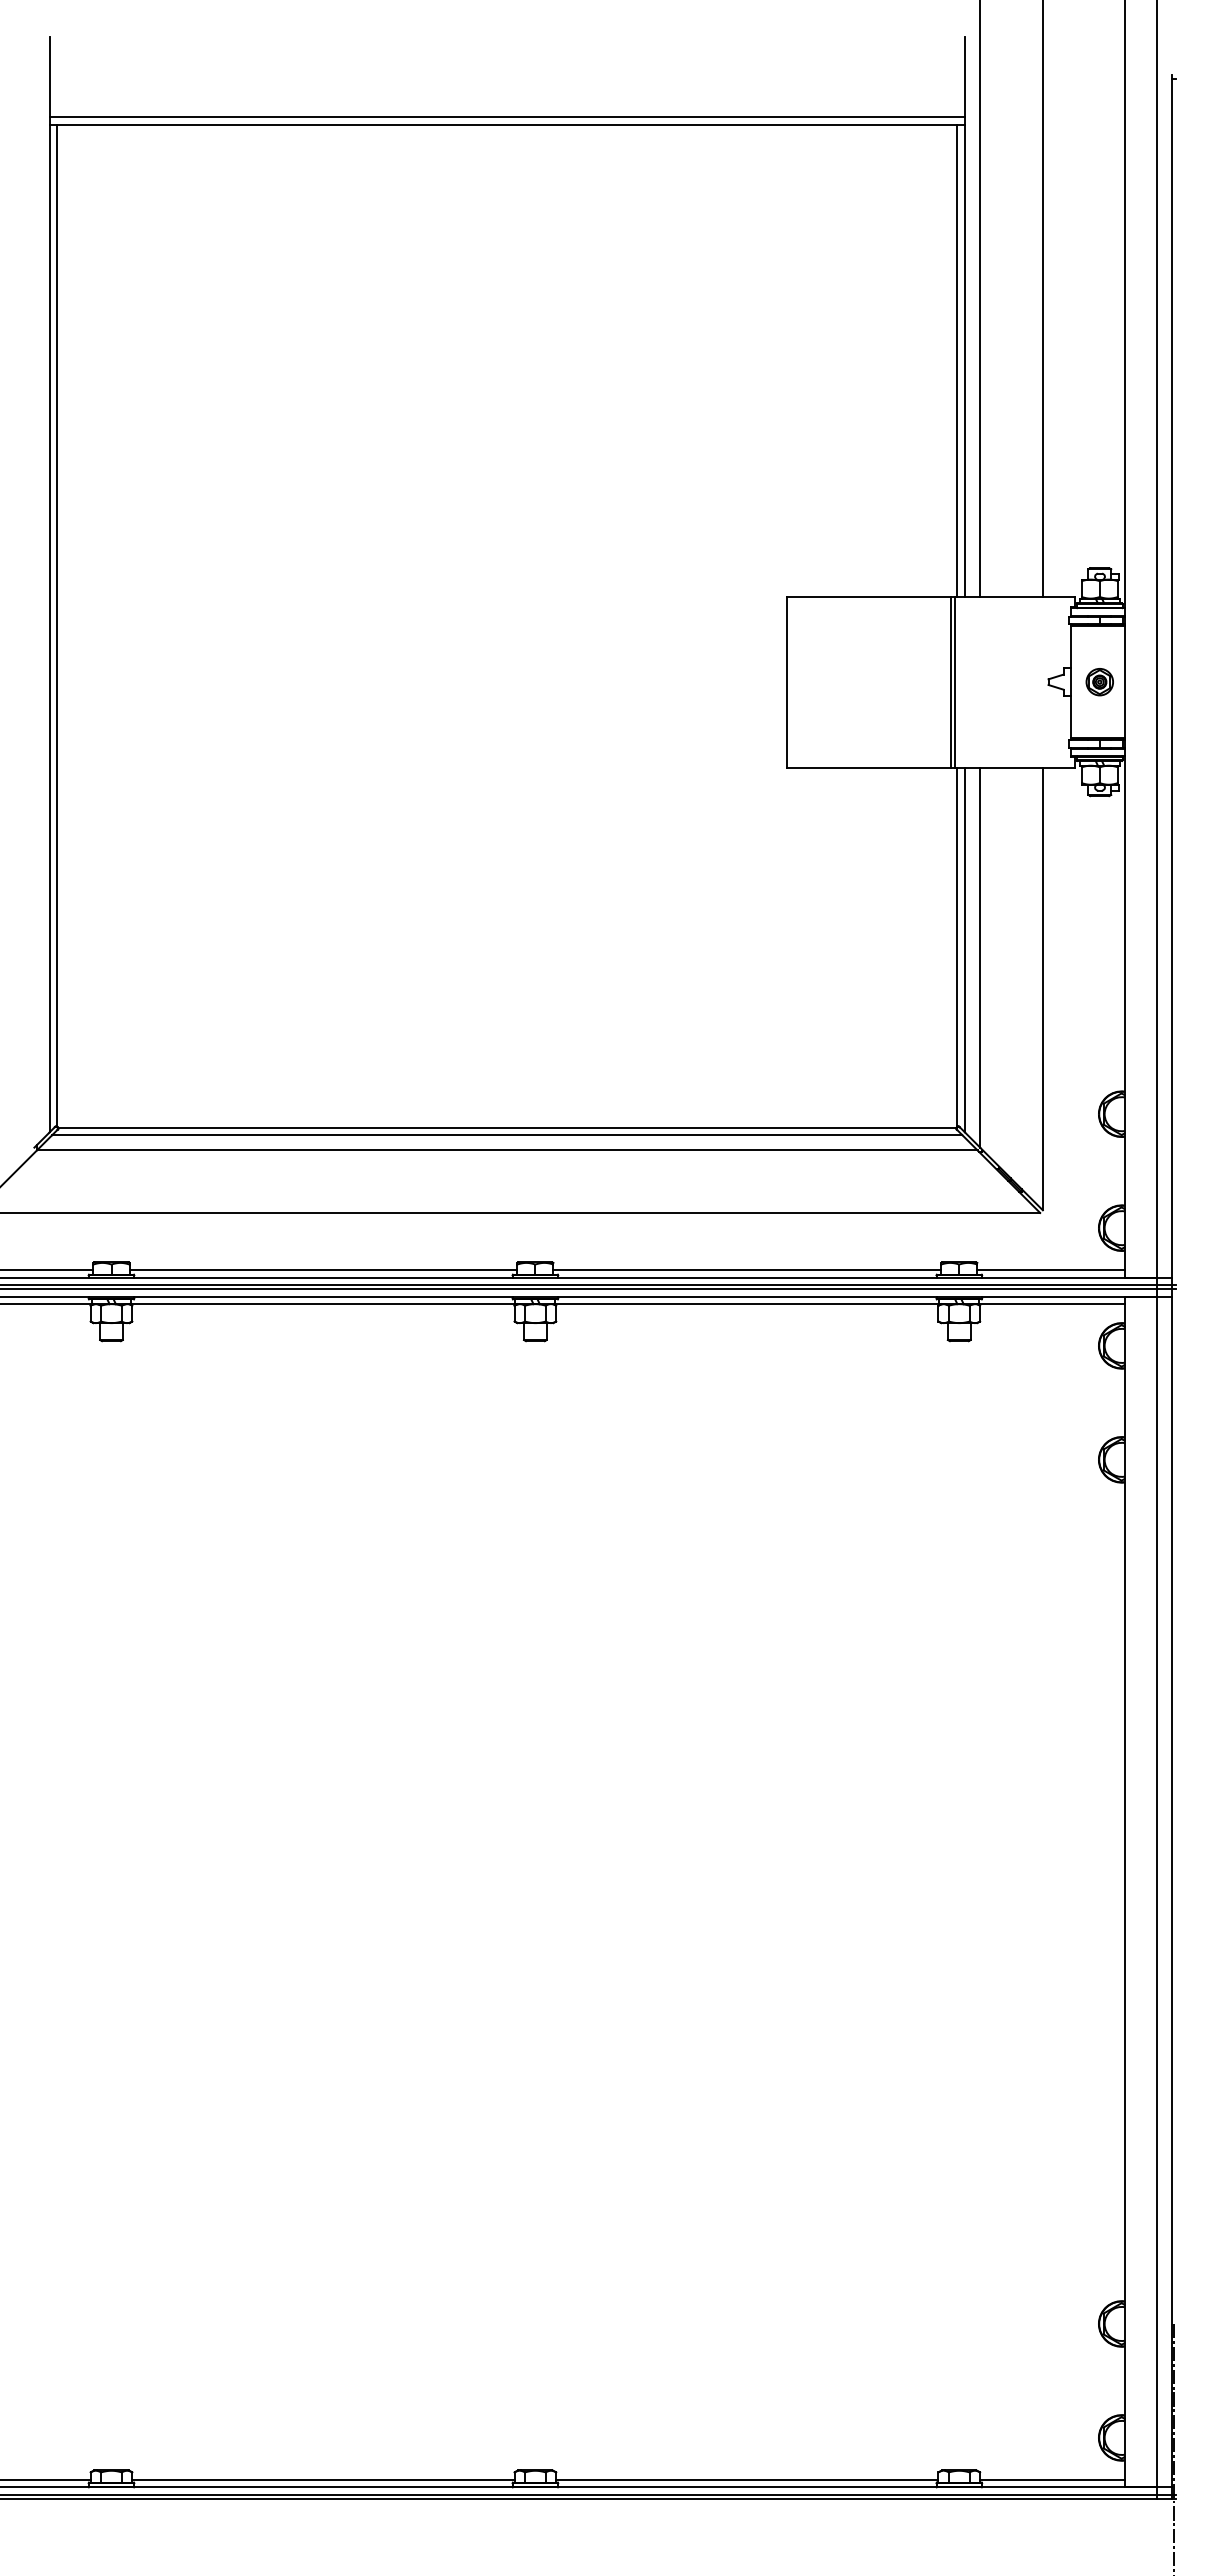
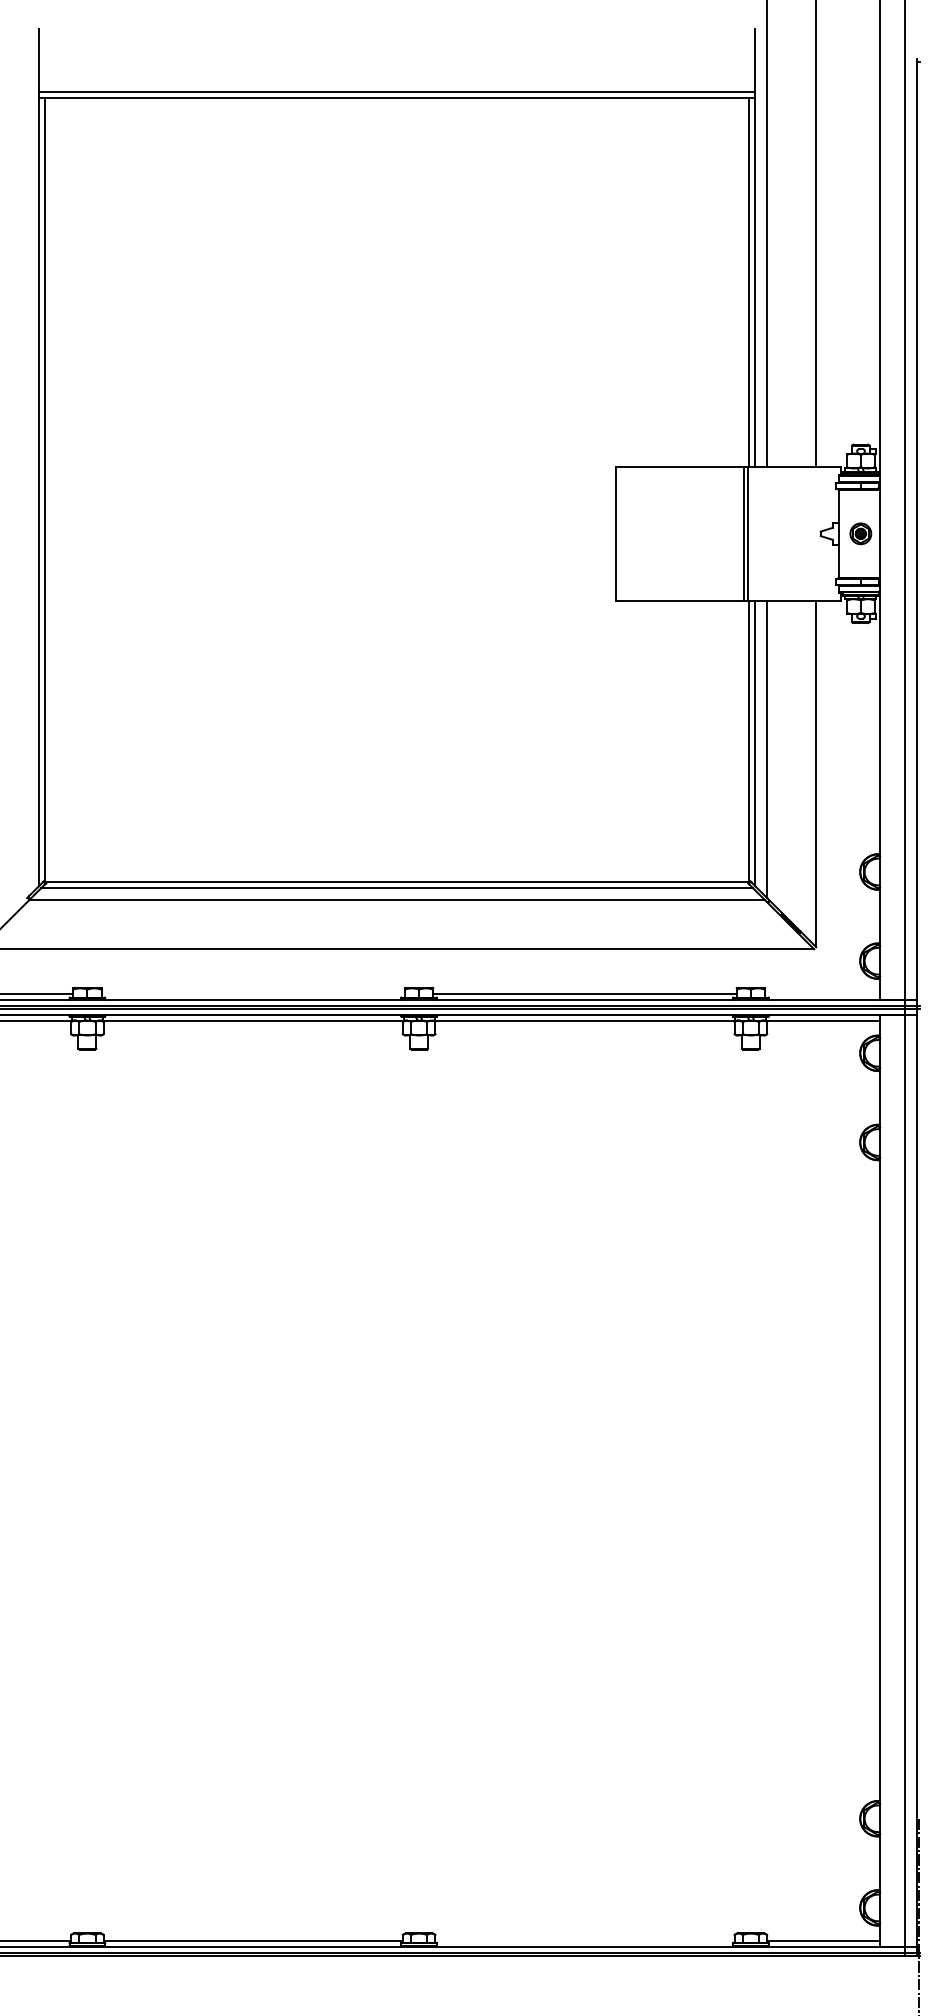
line: (323, 1269) -> (253, 993), removed
line: (1050, 1269) -> (822, 993), removed
line: (747, 2479) -> (585, 1940), removed

